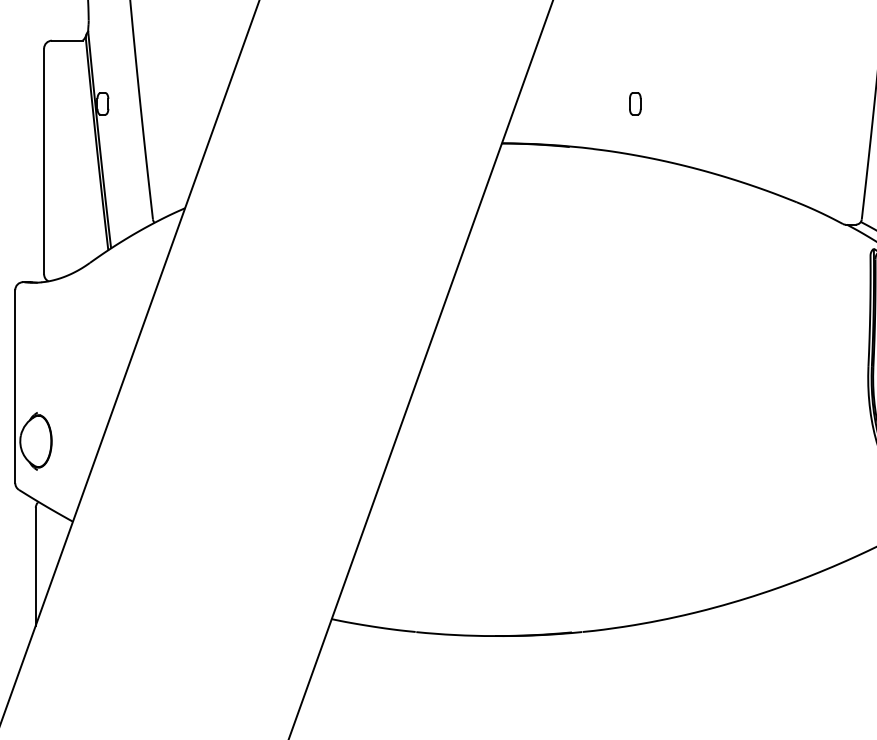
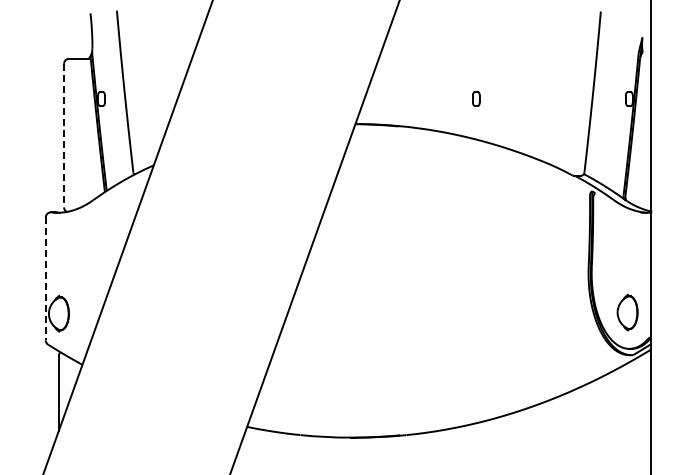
part: (635, 103) -> (476, 98), moved
line: (44, 161) -> (64, 135), solid -> dashed
line: (14, 387) -> (45, 279), solid -> dashed

